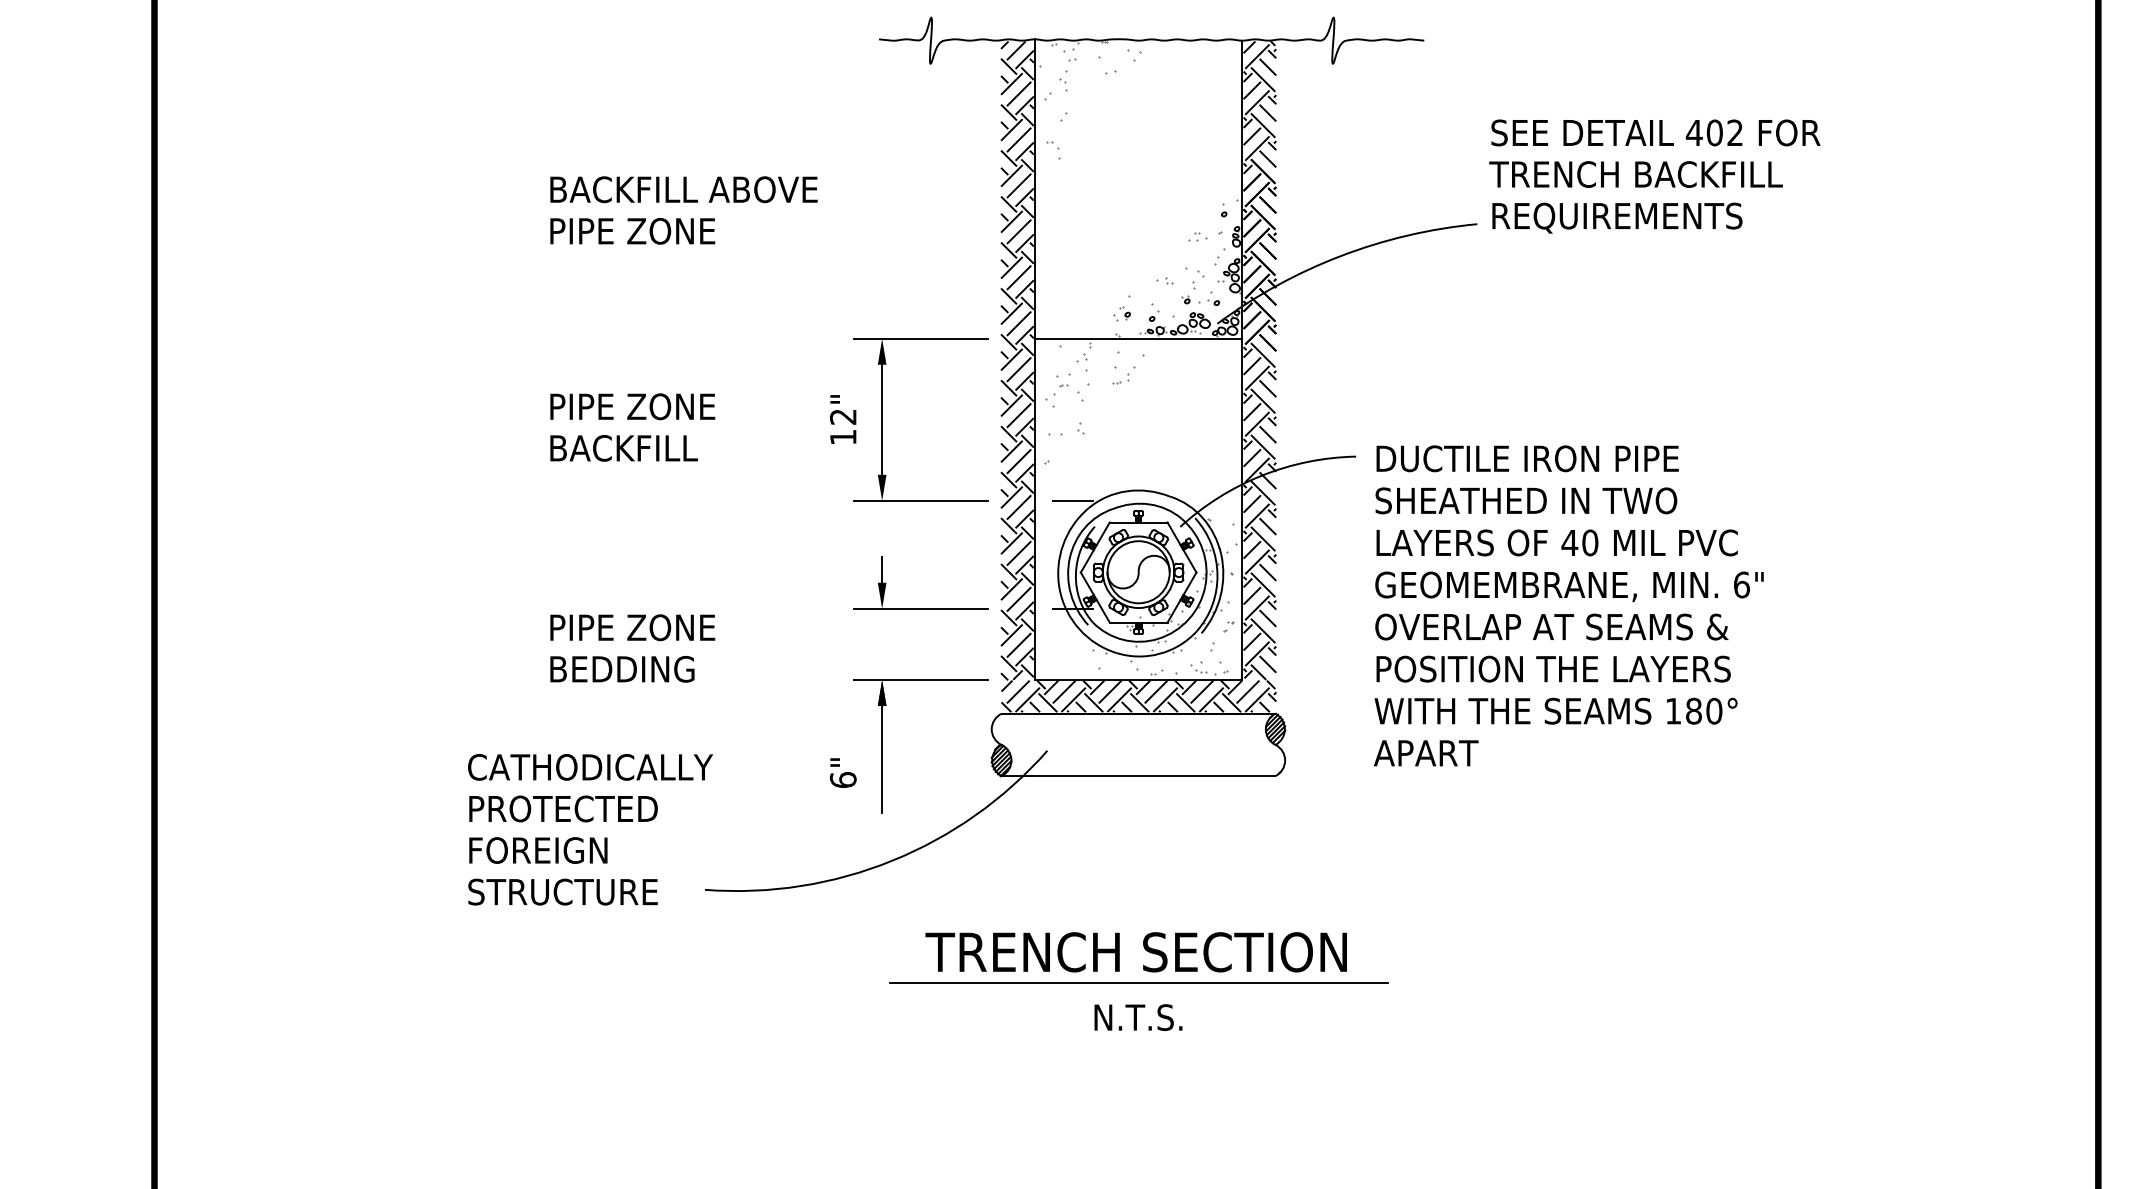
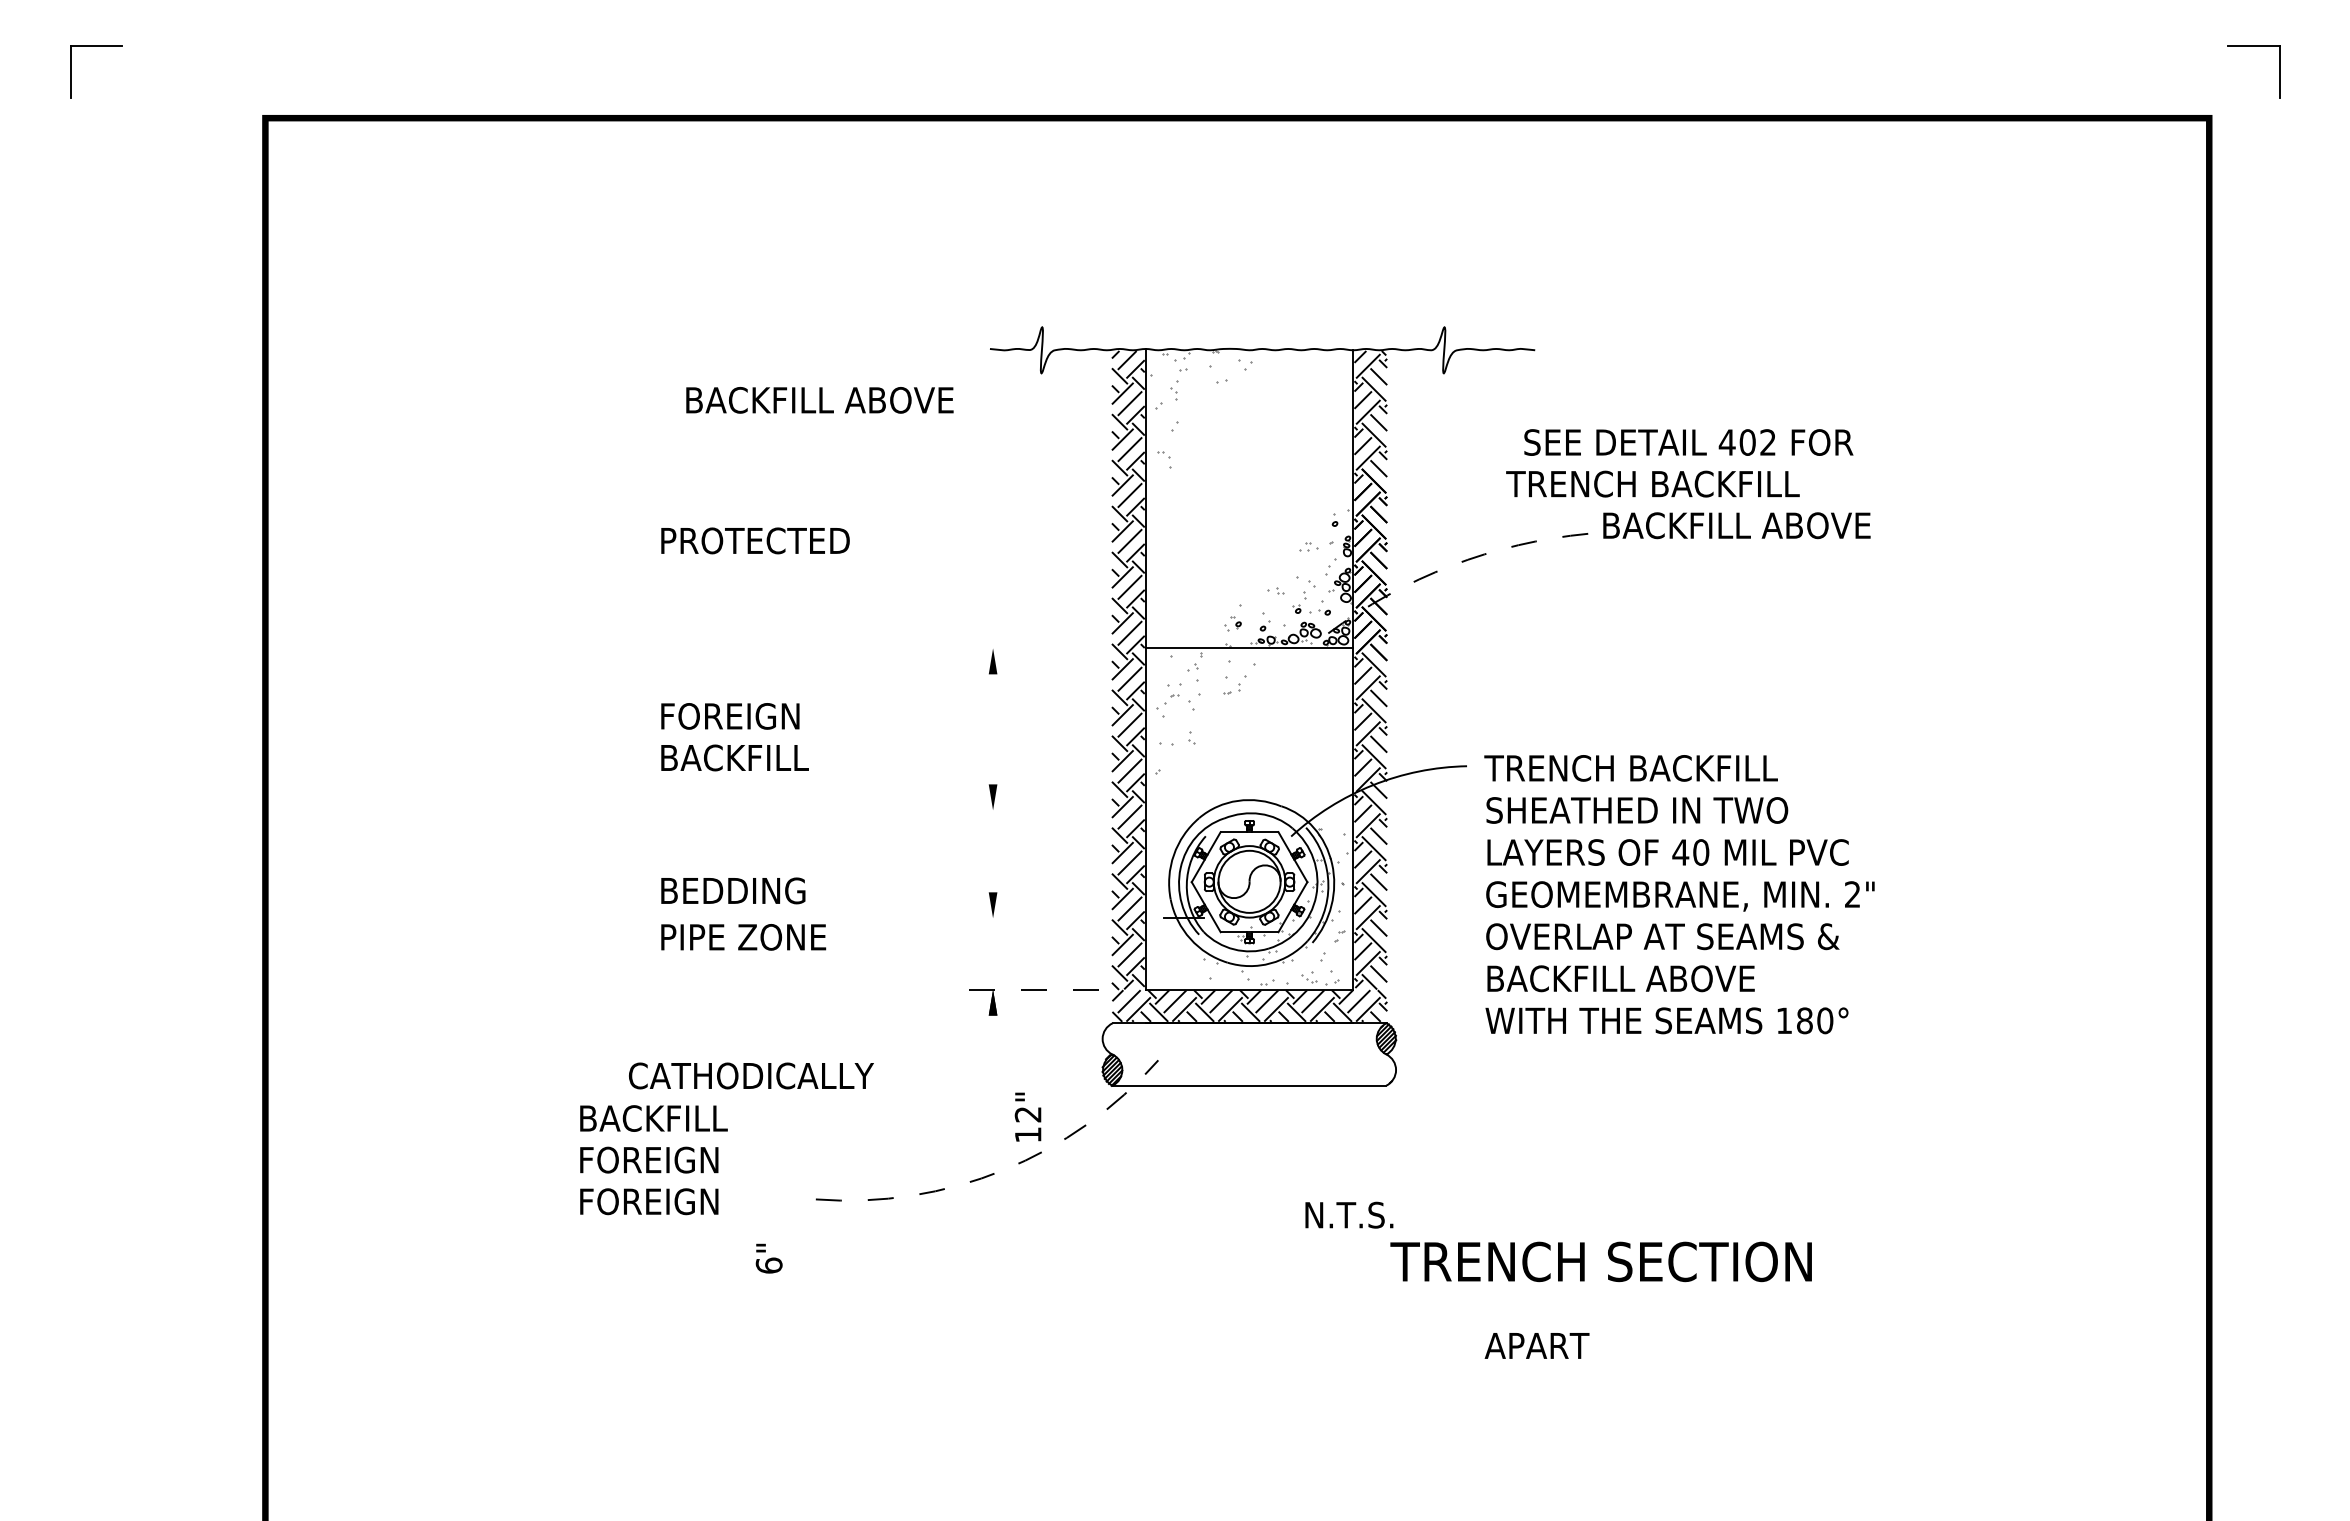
text: (1655, 132) -> (1688, 442), moved
text: (1635, 173) -> (1652, 483), moved
text: (683, 189) -> (819, 400), moved
text: (1627, 217) -> (1738, 527), REQUIREMENTS -> BACKFILL ABOVE
text: (655, 230) -> (766, 540), PIPE ZONE -> PROTECTED
arc: (1340, 255) -> (1451, 565), solid -> dashed
line: (920, 338) -> (1031, 648), removed
text: (634, 406) -> (745, 716), PIPE ZONE -> FOREIGN
text: (842, 418) -> (1027, 1116), moved
line: (882, 419) -> (993, 729), removed
text: (1525, 458) -> (1636, 768), DUCTILE IRON PIPE -> TRENCH BACKFILL
line: (920, 500) -> (1031, 810), removed
line: (1073, 500) -> (1184, 810), removed
line: (882, 569) -> (993, 879), removed
text: (1741, 584) -> (1852, 894), 6" -> 2"
line: (920, 608) -> (1031, 918), removed
text: (622, 668) -> (733, 890), moved
text: (1554, 668) -> (1665, 978), POSITION THE LAYERS -> BACKFILL ABOVE
line: (920, 679) -> (1031, 989), solid -> dashed
text: (1425, 752) -> (1536, 1345), moved
line: (882, 759) -> (993, 1069), removed
text: (590, 766) -> (751, 1075), moved
text: (842, 772) -> (768, 1258), moved
text: (564, 808) -> (675, 1118), PROTECTED -> BACKFILL
arc: (892, 860) -> (1003, 1170), solid -> dashed
text: (562, 891) -> (673, 1201), STRUCTURE -> FOREIGN
text: (1135, 951) -> (1600, 1261), moved
line: (1138, 982) -> (1249, 1292), removed
text: (1138, 1016) -> (1349, 1214), moved

